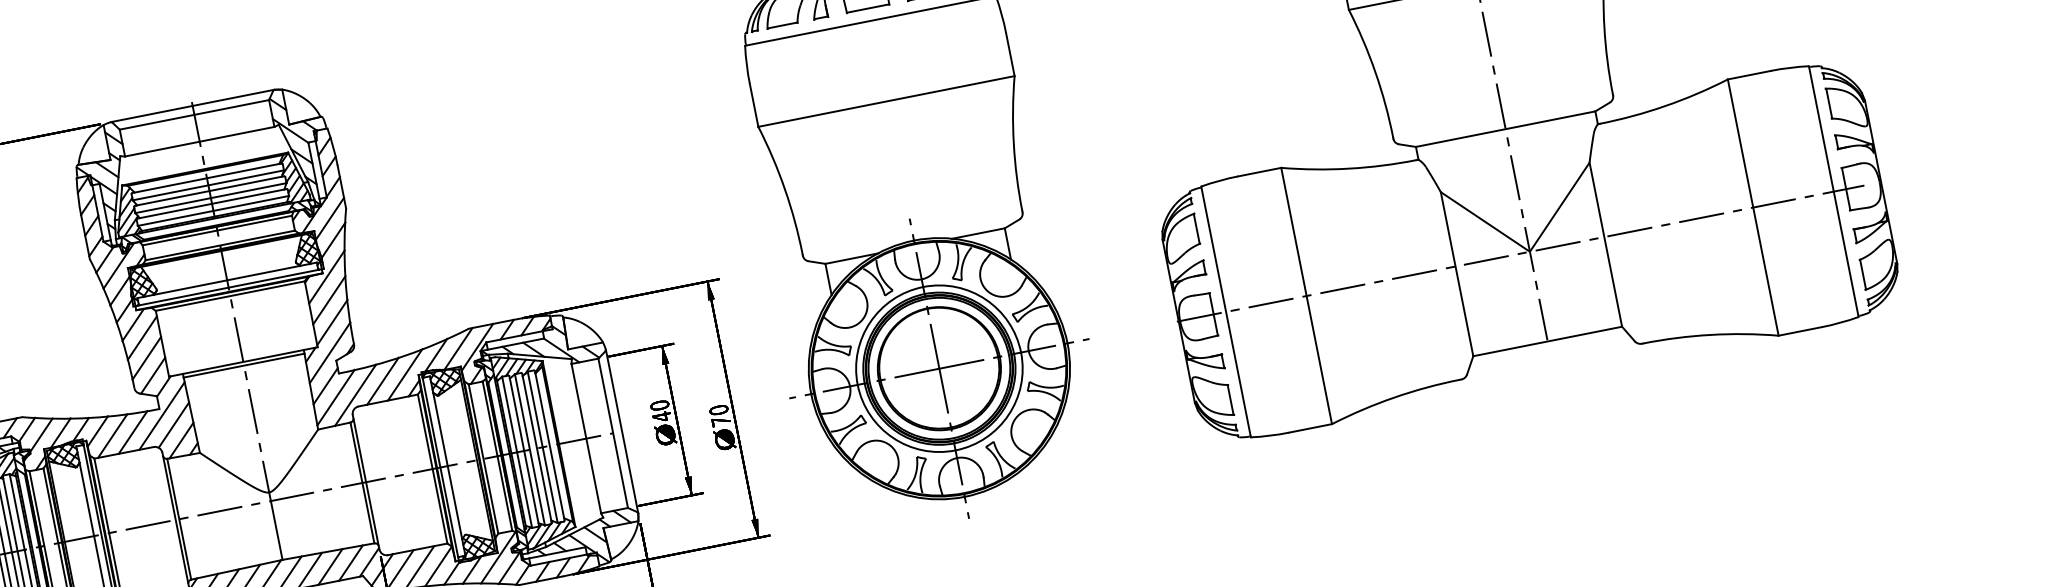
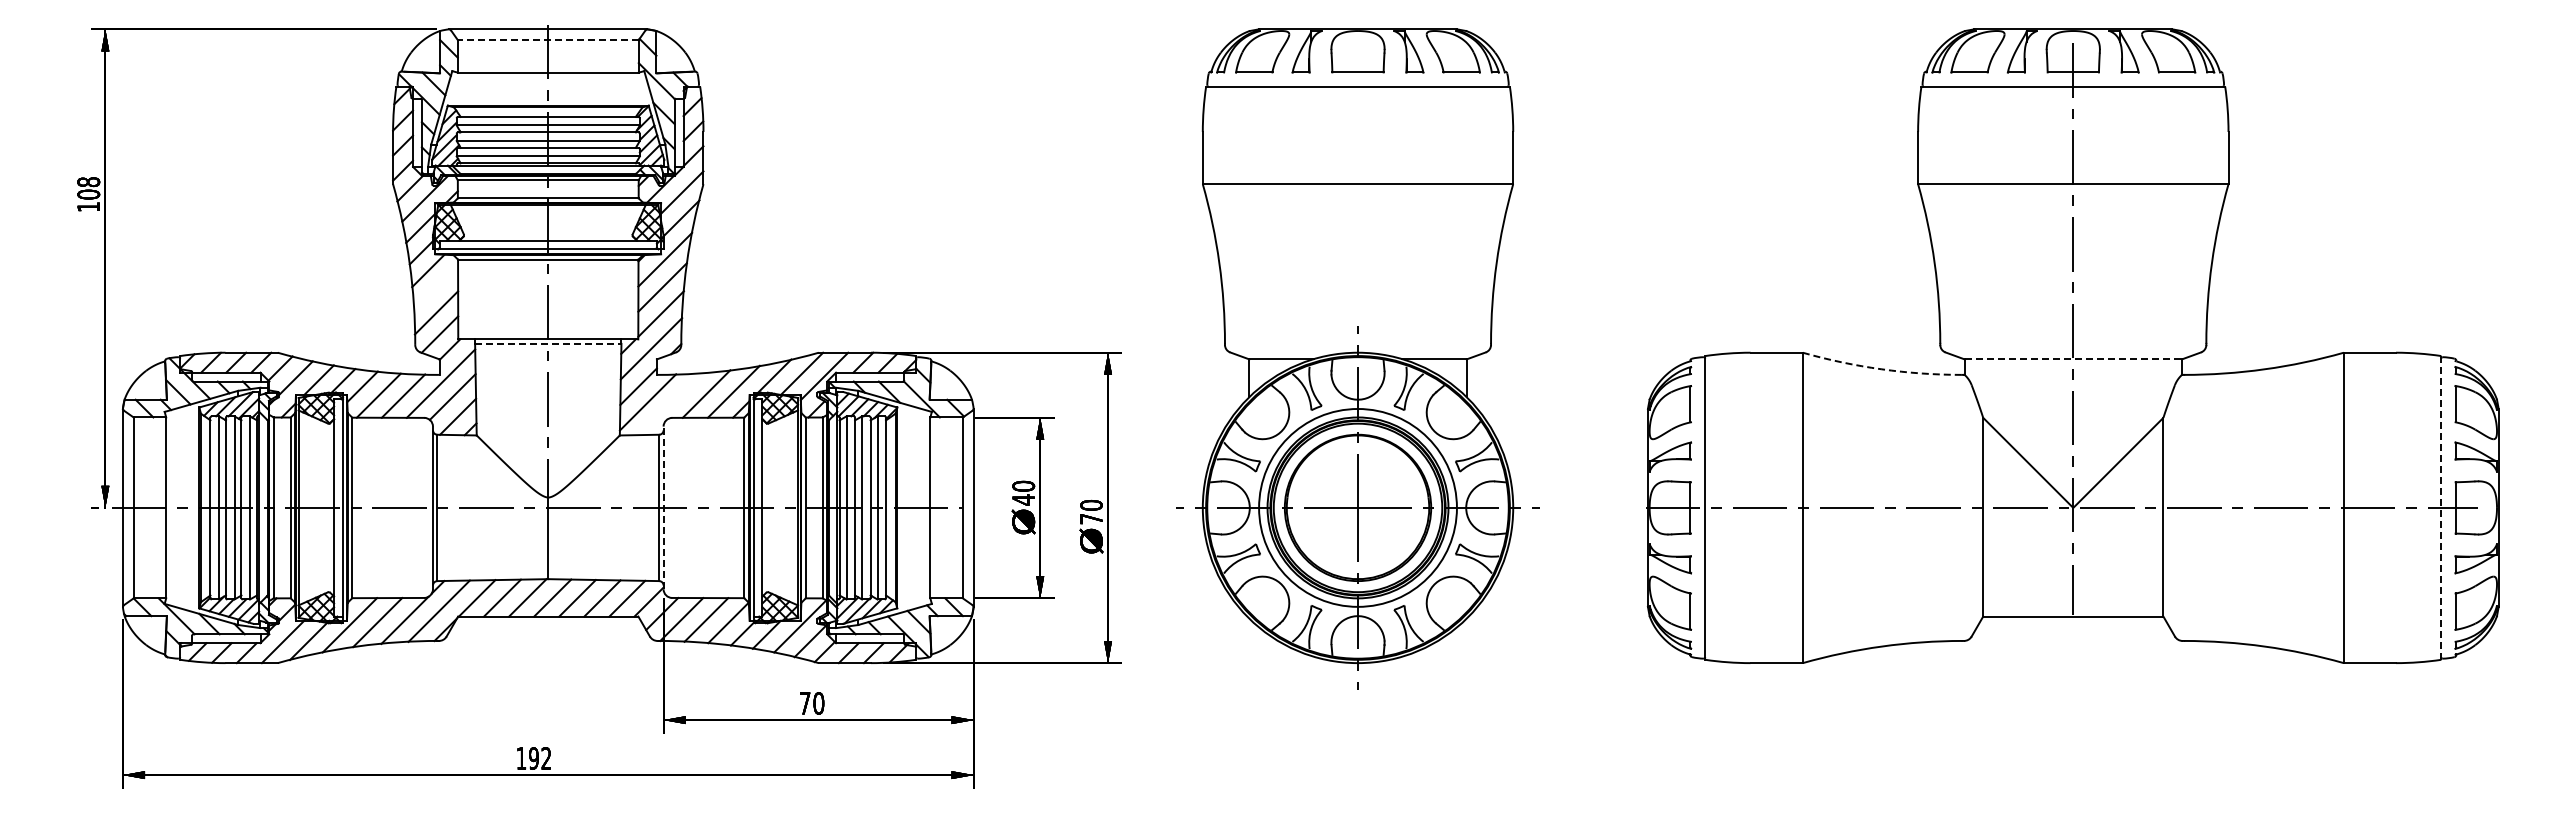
line: (193, 115) -> (547, 40), solid -> dashed
line: (1505, 129) -> (2073, 359), solid -> dashed
arc: (1348, 168) -> (1881, 369), solid -> dashed
line: (1833, 191) -> (2441, 507), solid -> dashed
line: (142, 338) -> (436, 288), removed
line: (244, 365) -> (548, 343), solid -> dashed
line: (355, 395) -> (671, 404), removed
line: (365, 481) -> (663, 507), solid -> dashed

